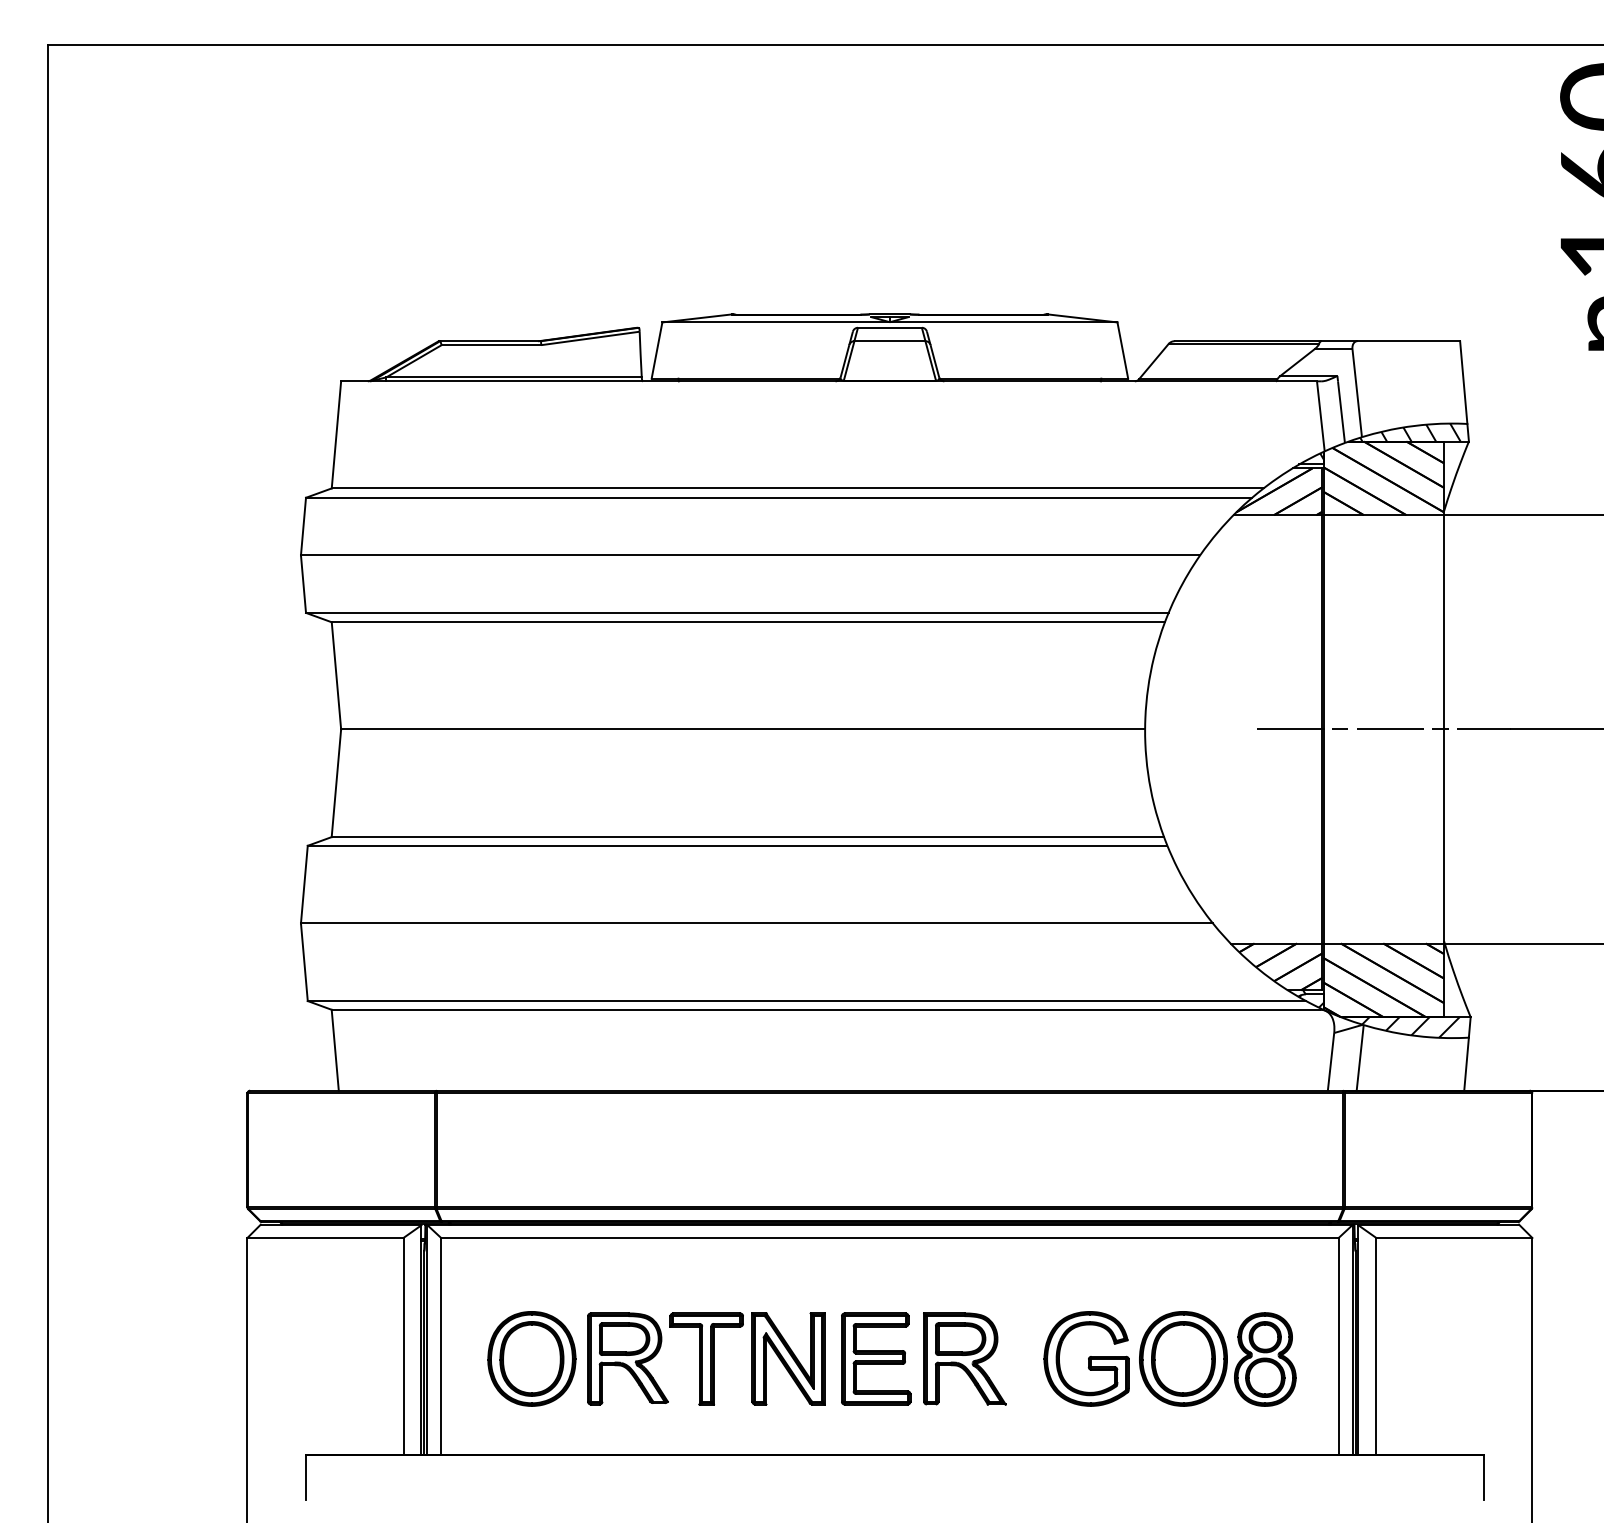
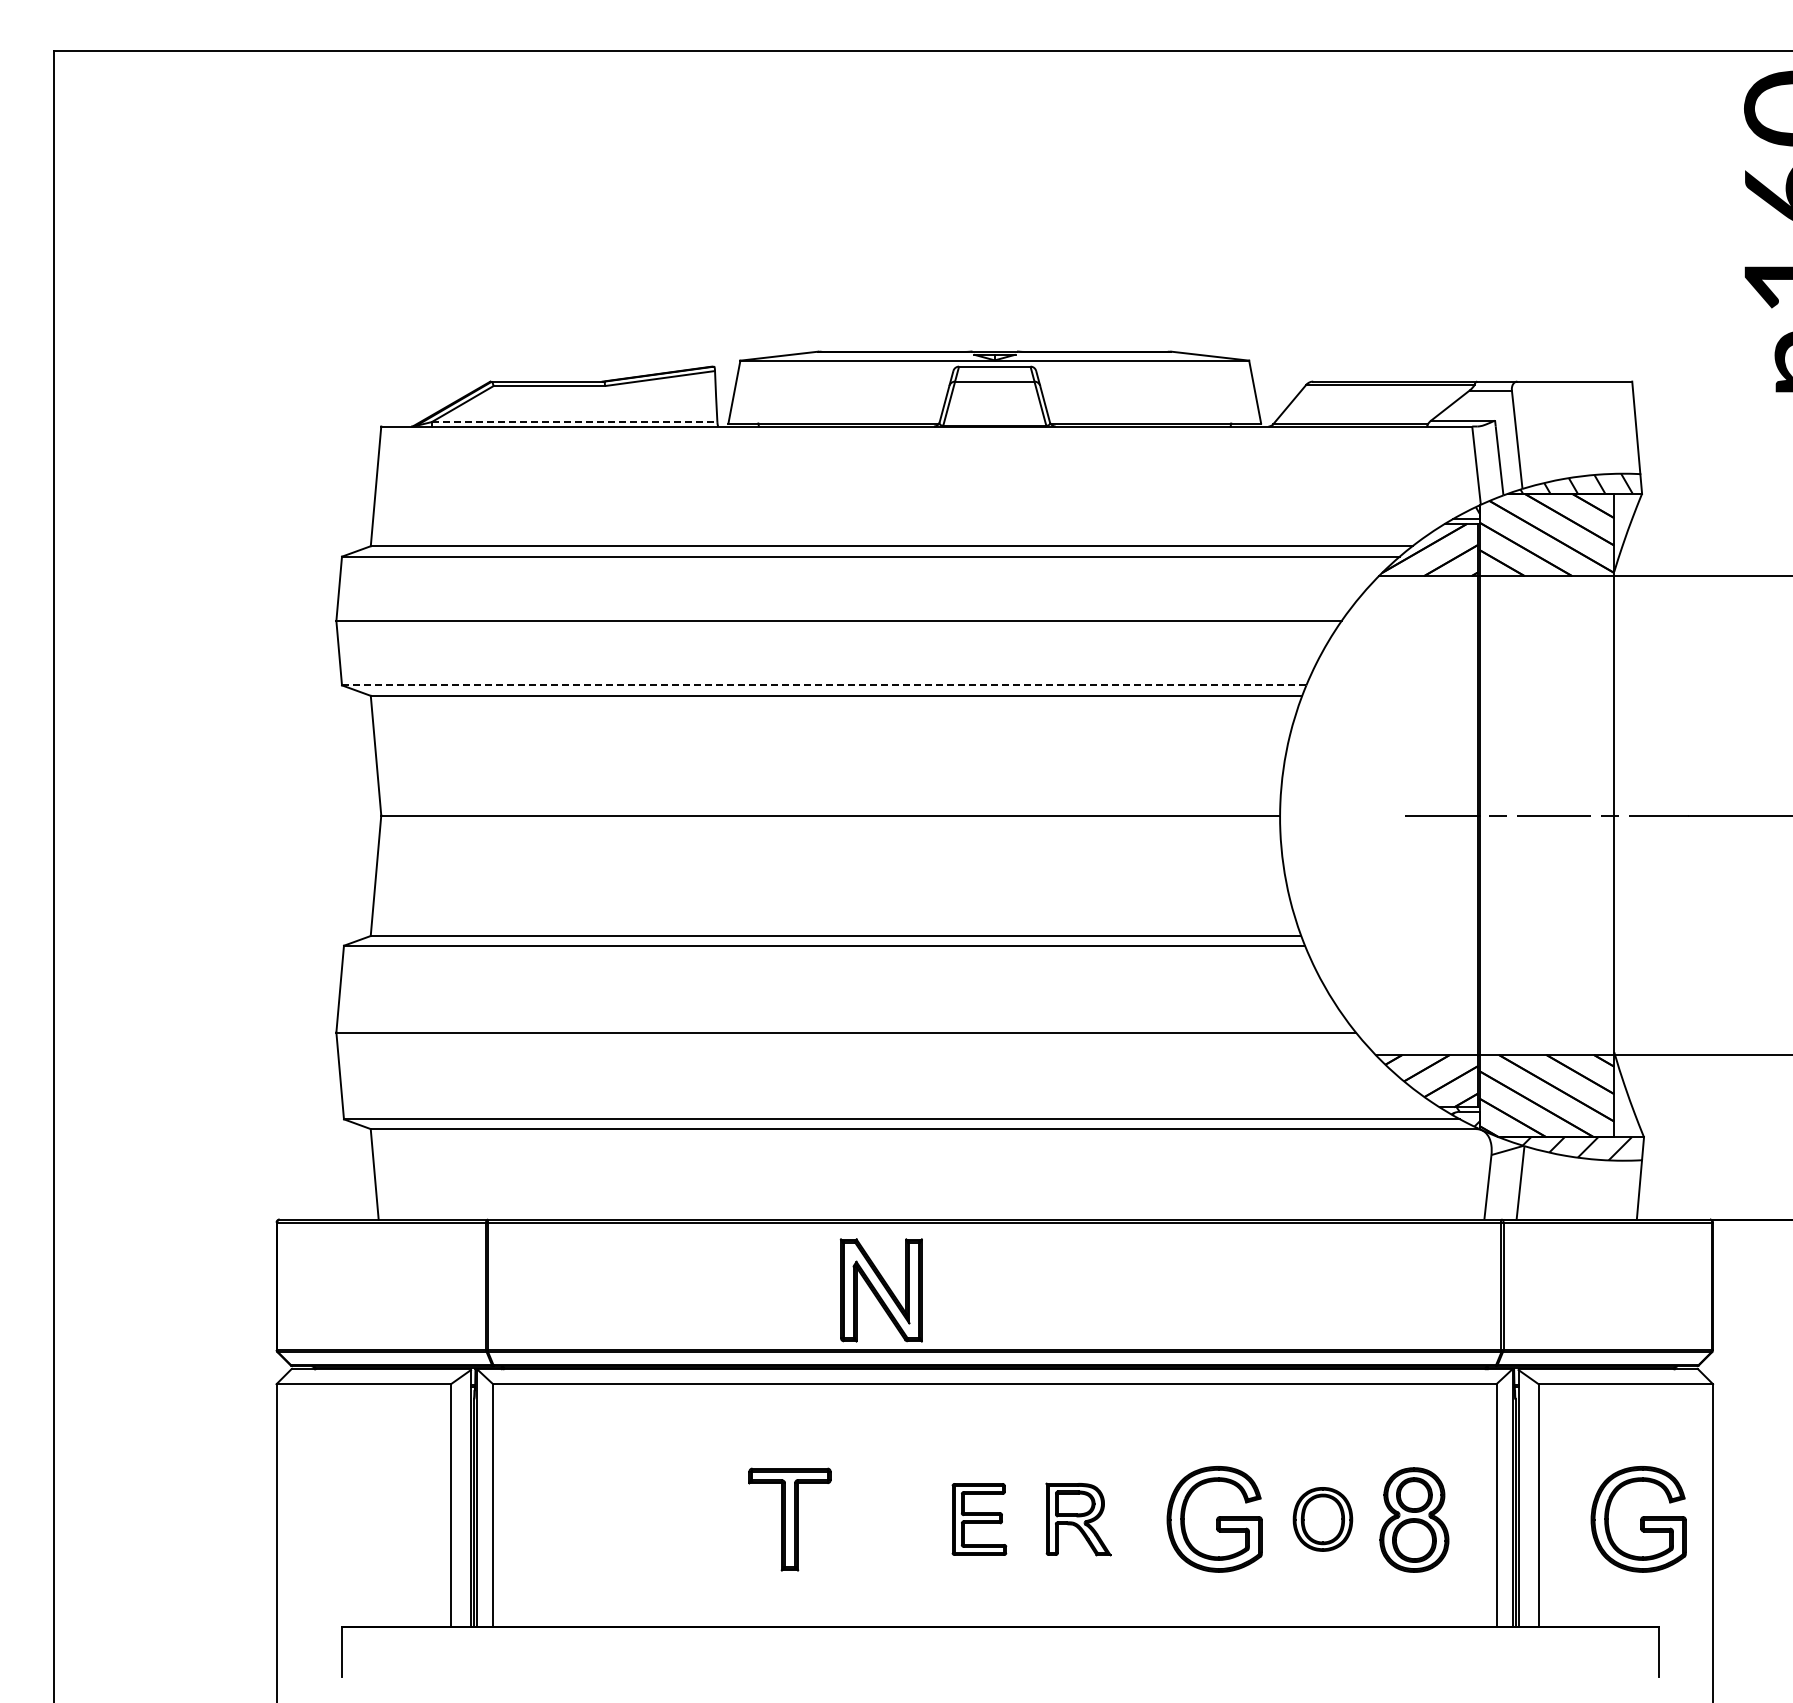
line: (513, 377) -> (574, 422), solid -> dashed
line: (737, 613) -> (824, 685), solid -> dashed
part: (531, 1359) -> (594, 1519), removed
part: (627, 1359) -> (701, 1519), removed
part: (787, 1359) -> (880, 1290), moved
part: (876, 1359) -> (979, 1519), size x0.7
part: (964, 1359) -> (1078, 1519), size x0.7
part: (1183, 1359) -> (1322, 1519), size x0.6
part: (1465, 1359) -> (1638, 1519), added

